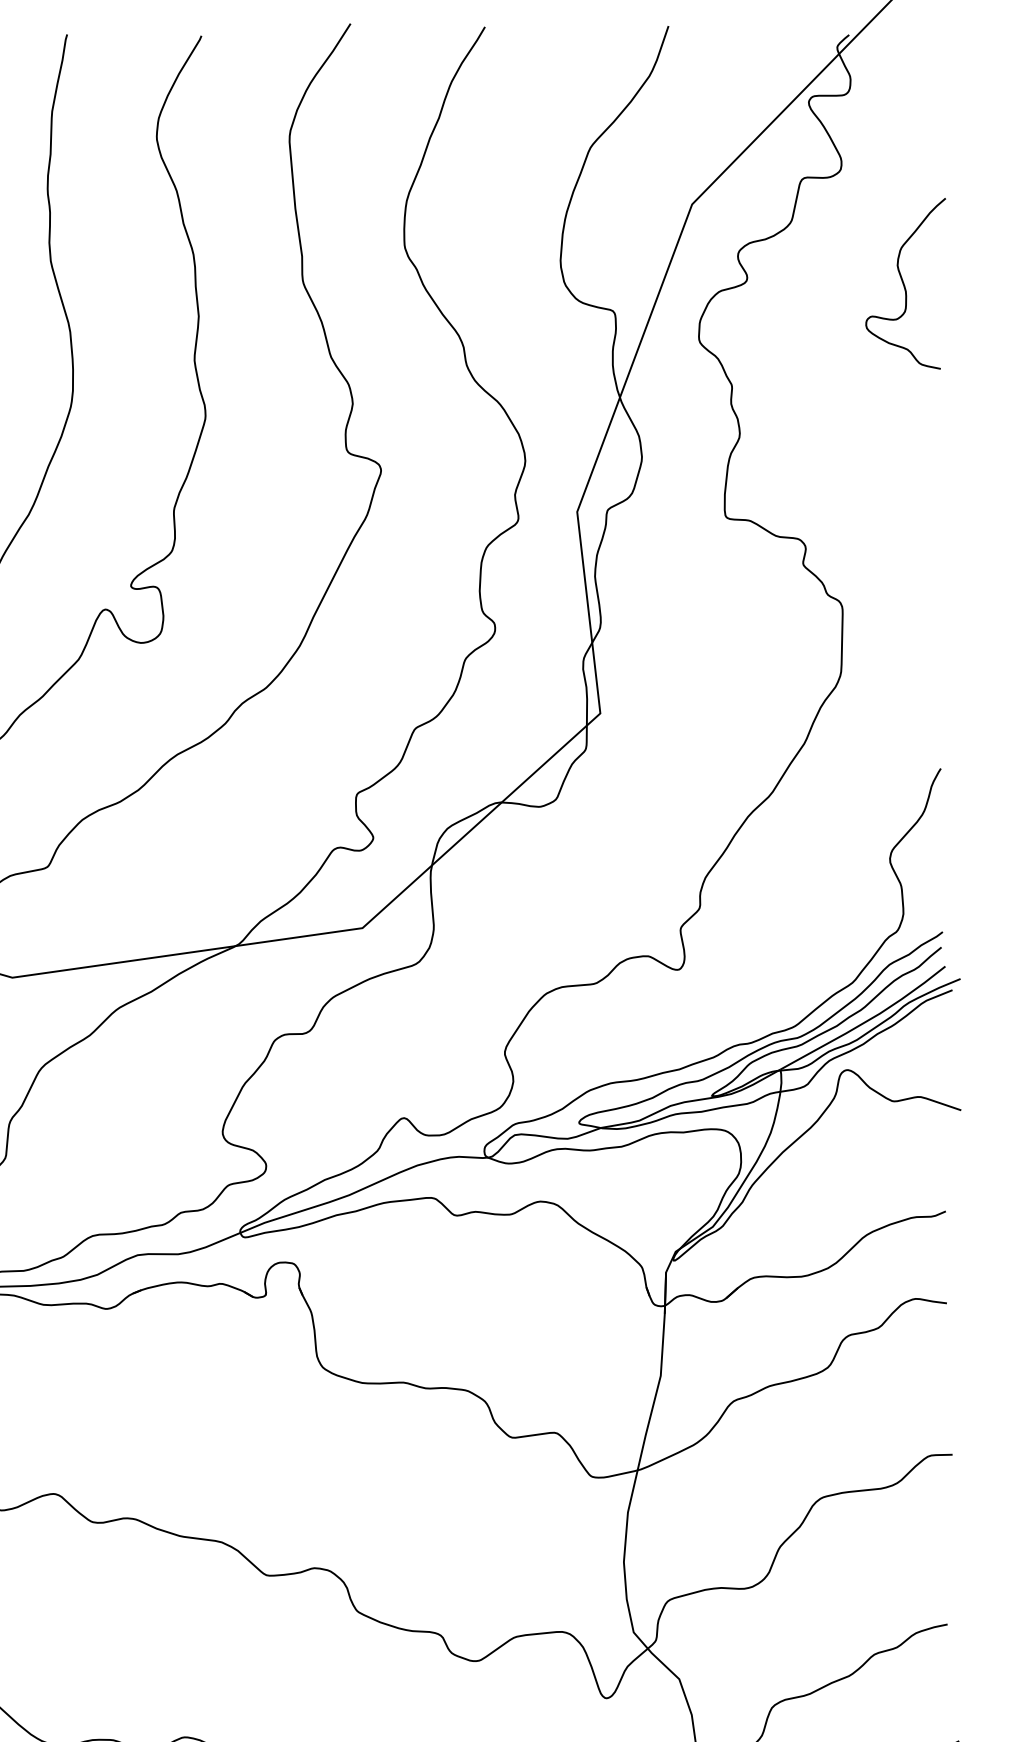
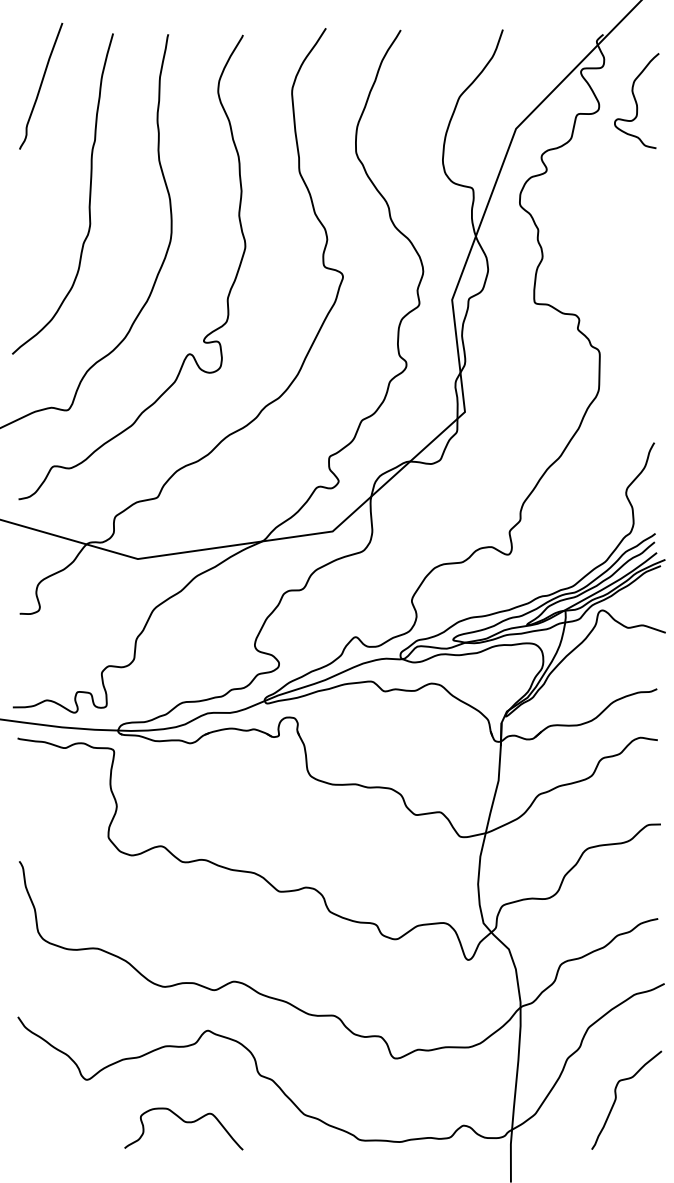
curve: (904, 284) -> (636, 101), moved

